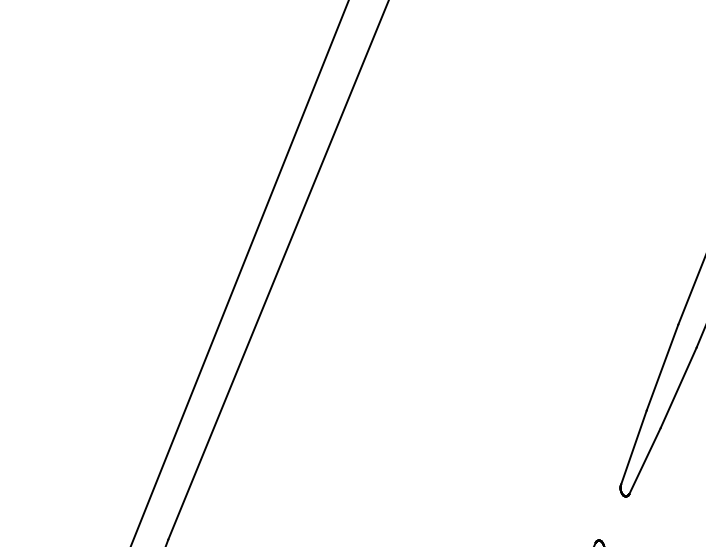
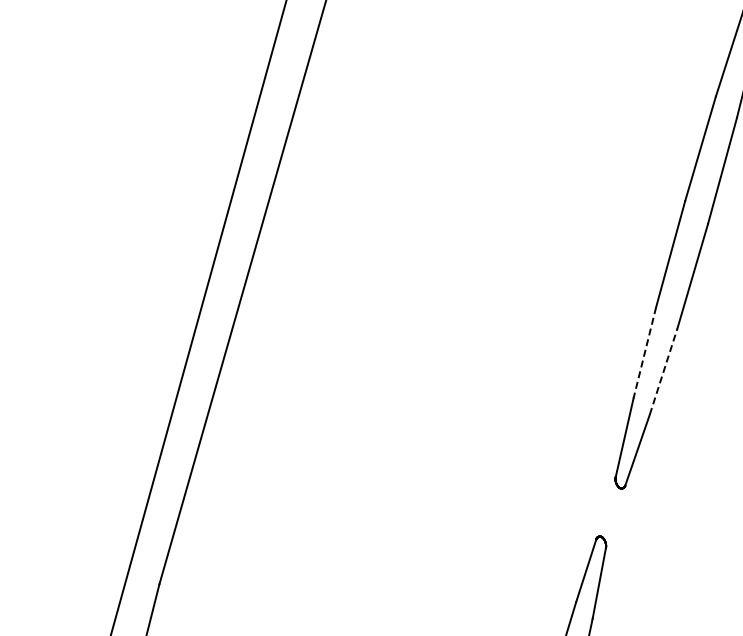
line: (662, 367) -> (644, 352), solid -> dashed
line: (678, 387) -> (663, 371), solid -> dashed

